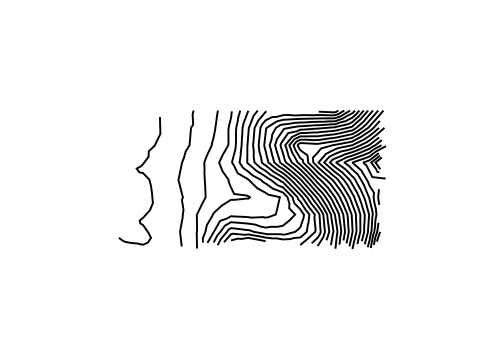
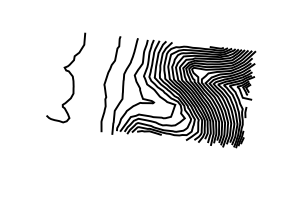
curve: (145, 177) -> (70, 74), moved

